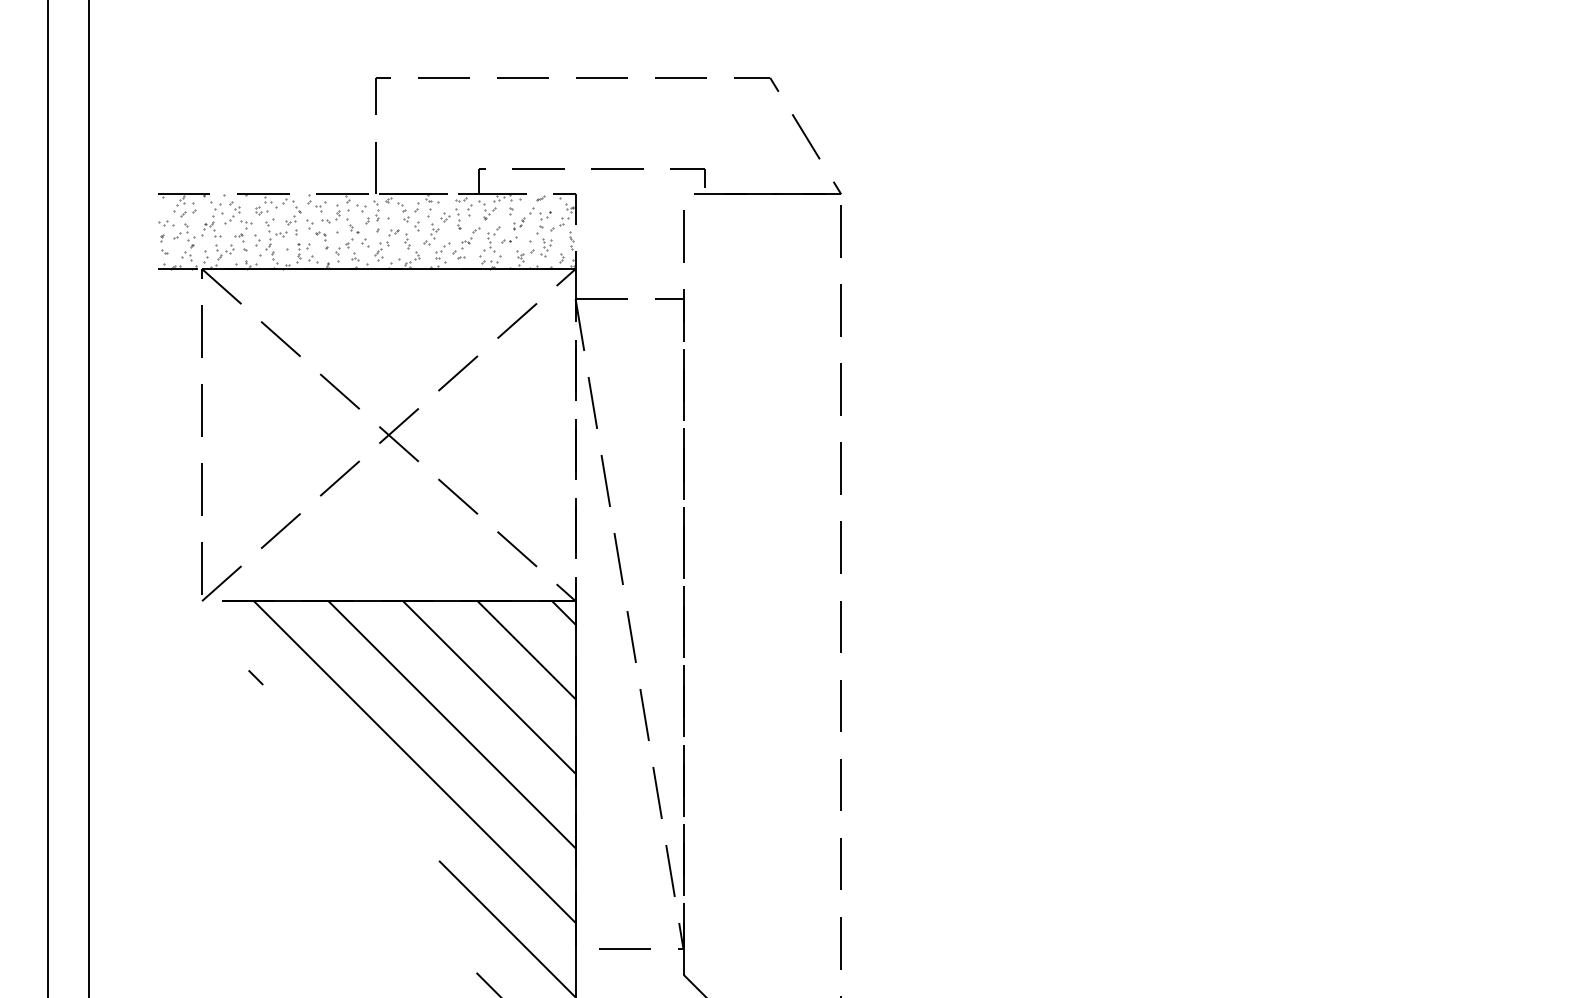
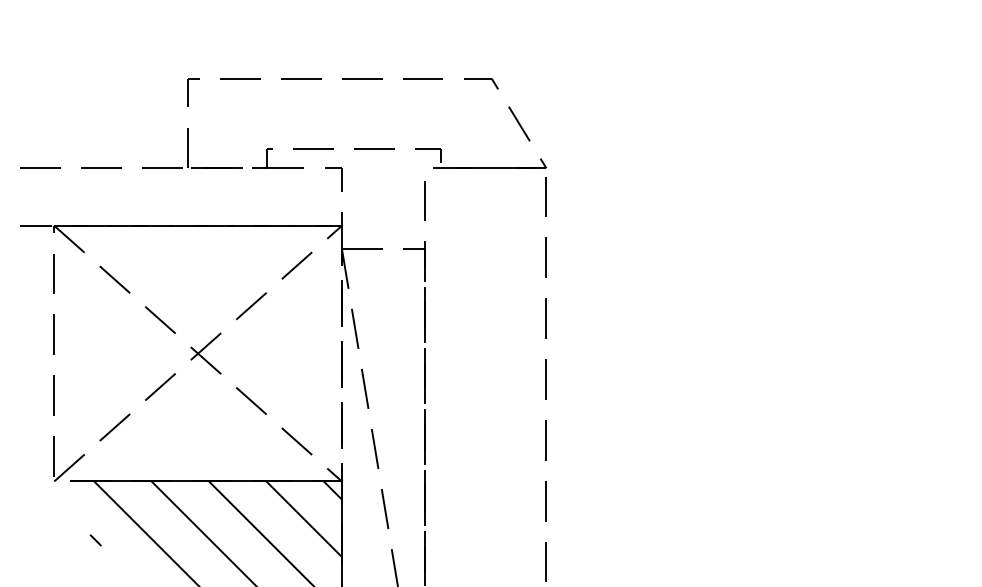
hatch: (365, 231) -> (180, 196), removed

